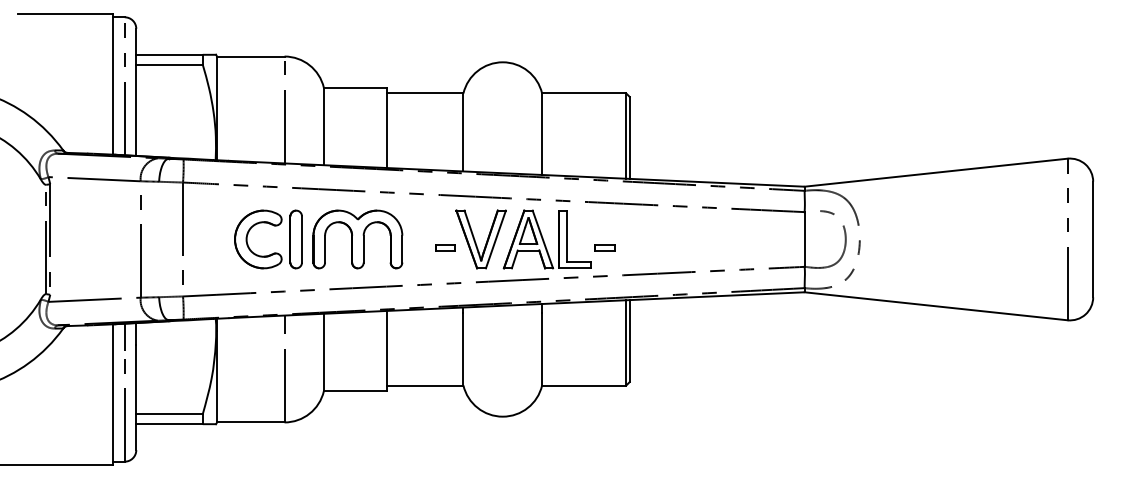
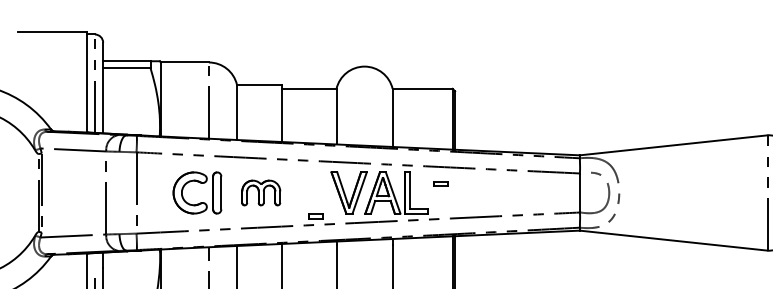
part: (357, 239) -> (260, 192), size x0.6
part: (445, 247) -> (315, 215), moved
part: (604, 247) -> (440, 183), moved
line: (124, 336) -> (94, 262), removed

